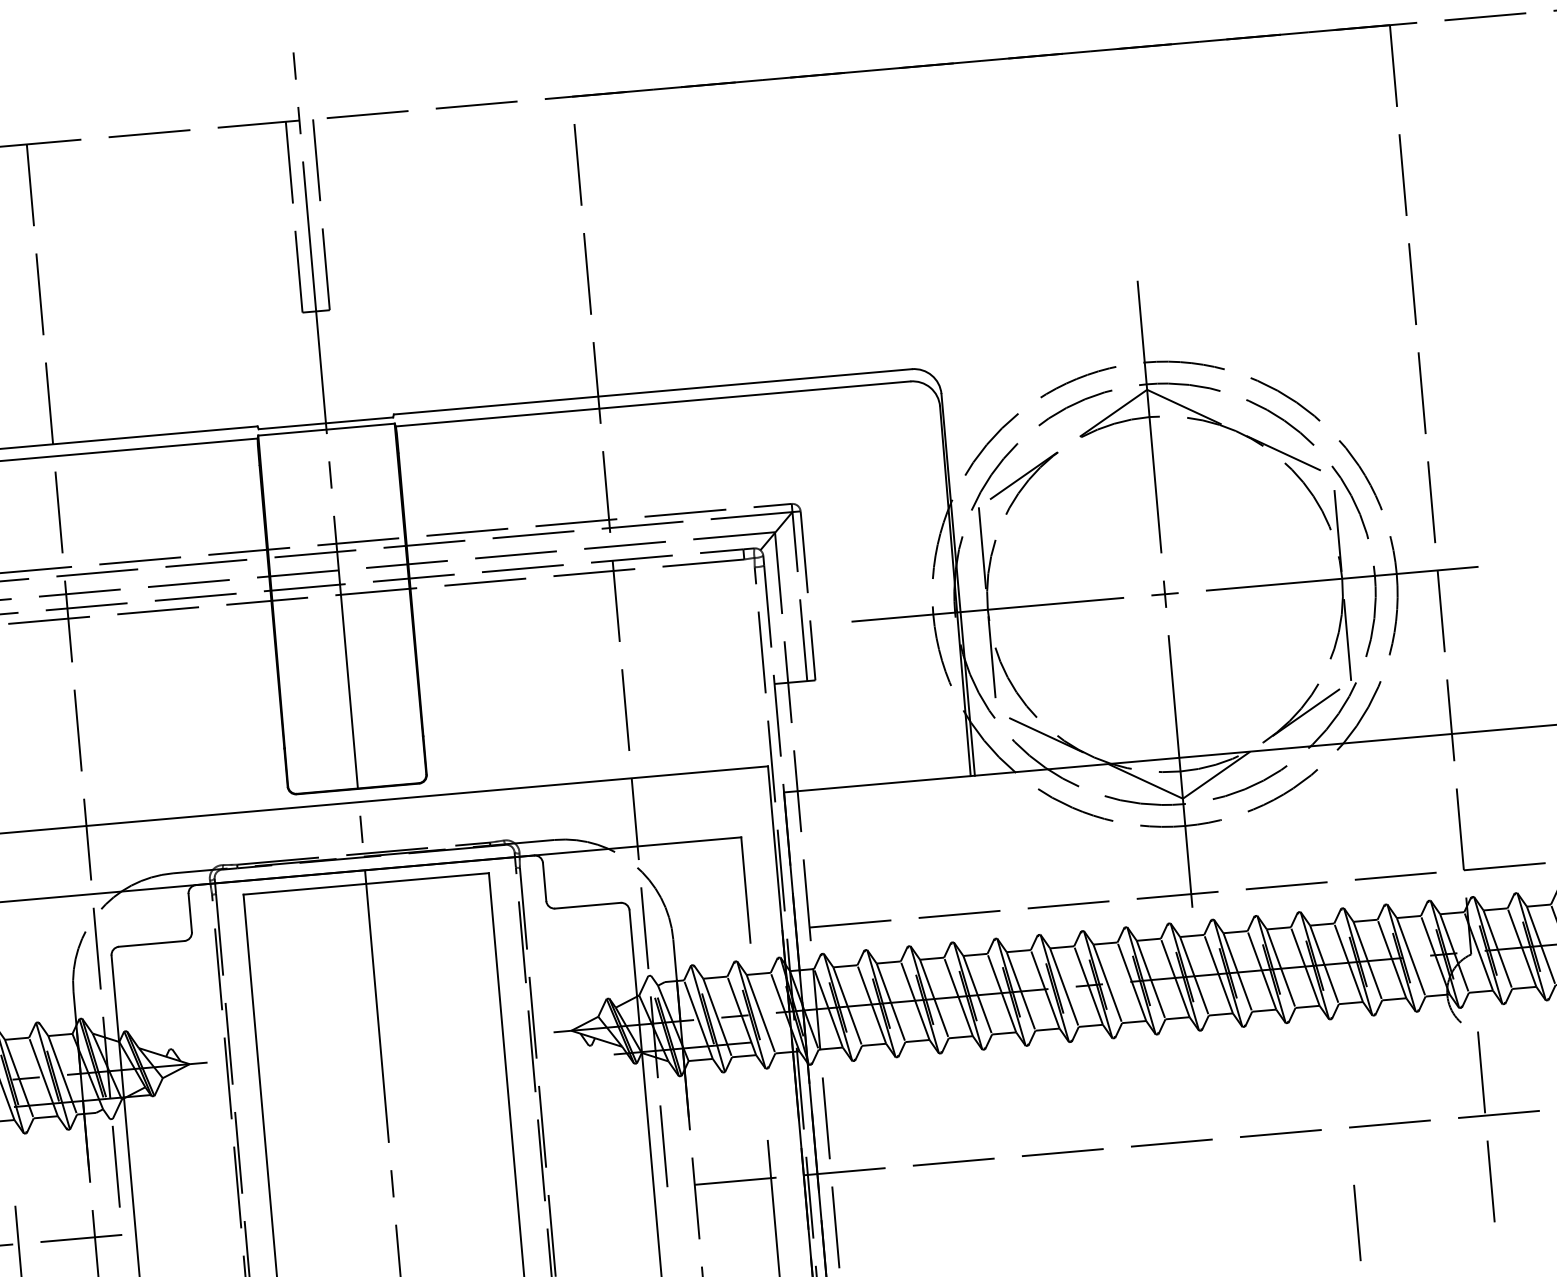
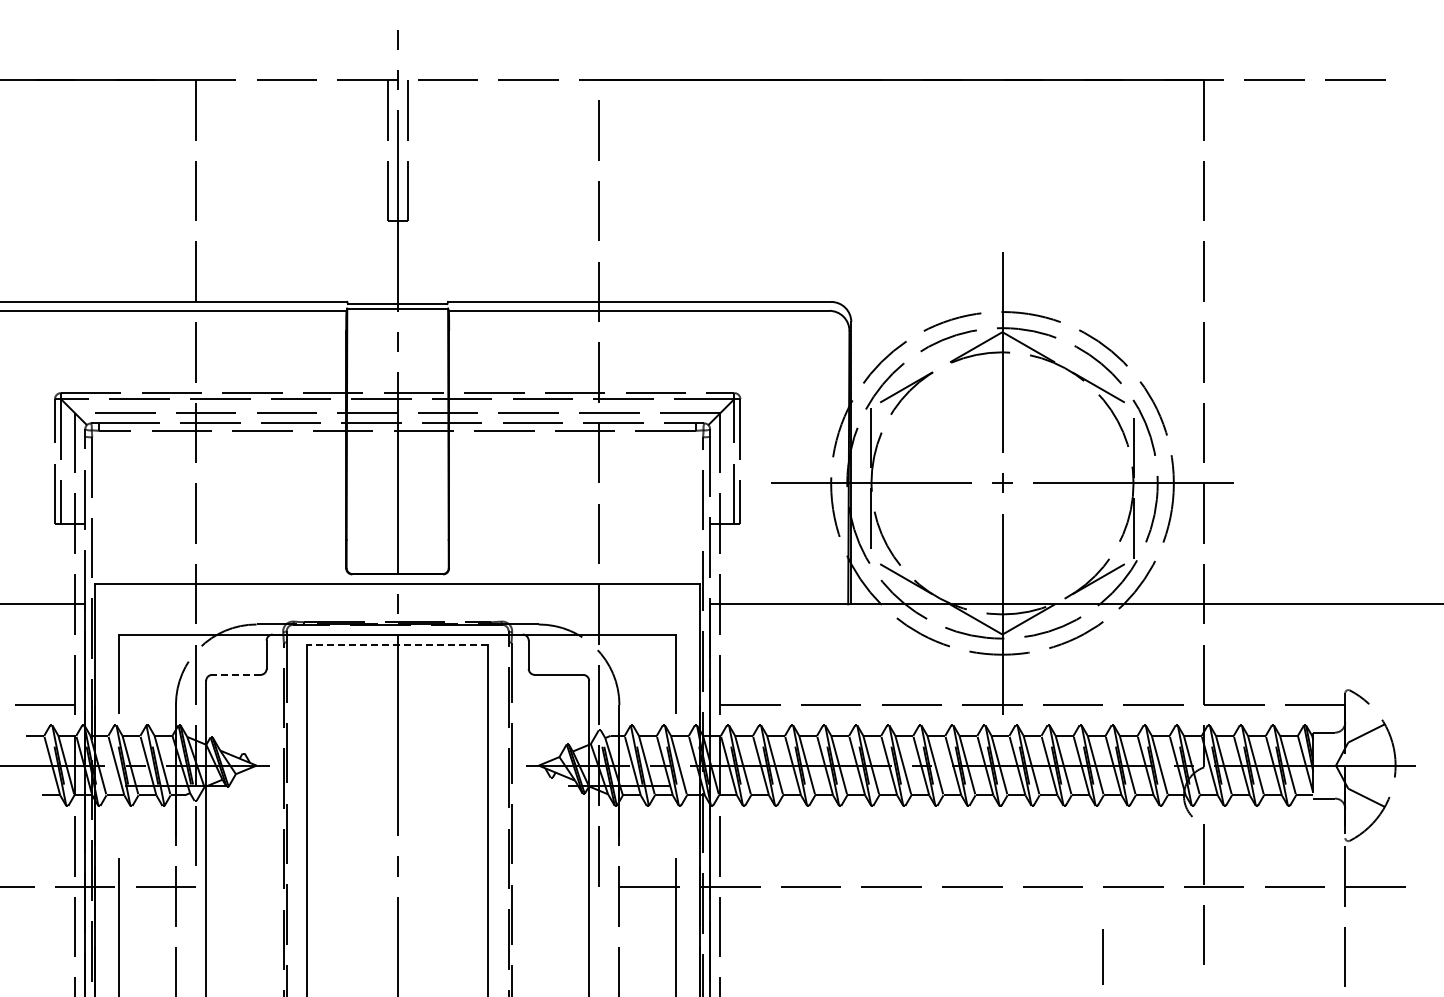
line: (365, 883) -> (397, 644), solid -> dashed
line: (150, 943) -> (235, 674), solid -> dashed

